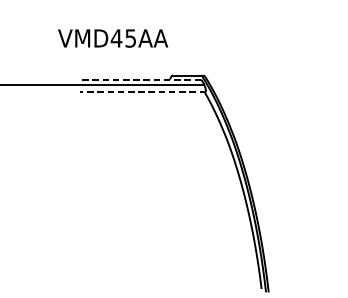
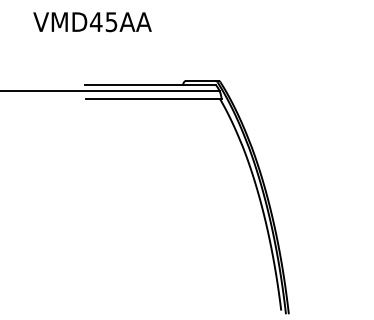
text: (113, 38) -> (92, 22), moved
line: (140, 79) -> (150, 85), dashed -> solid
line: (142, 92) -> (153, 99), dashed -> solid

